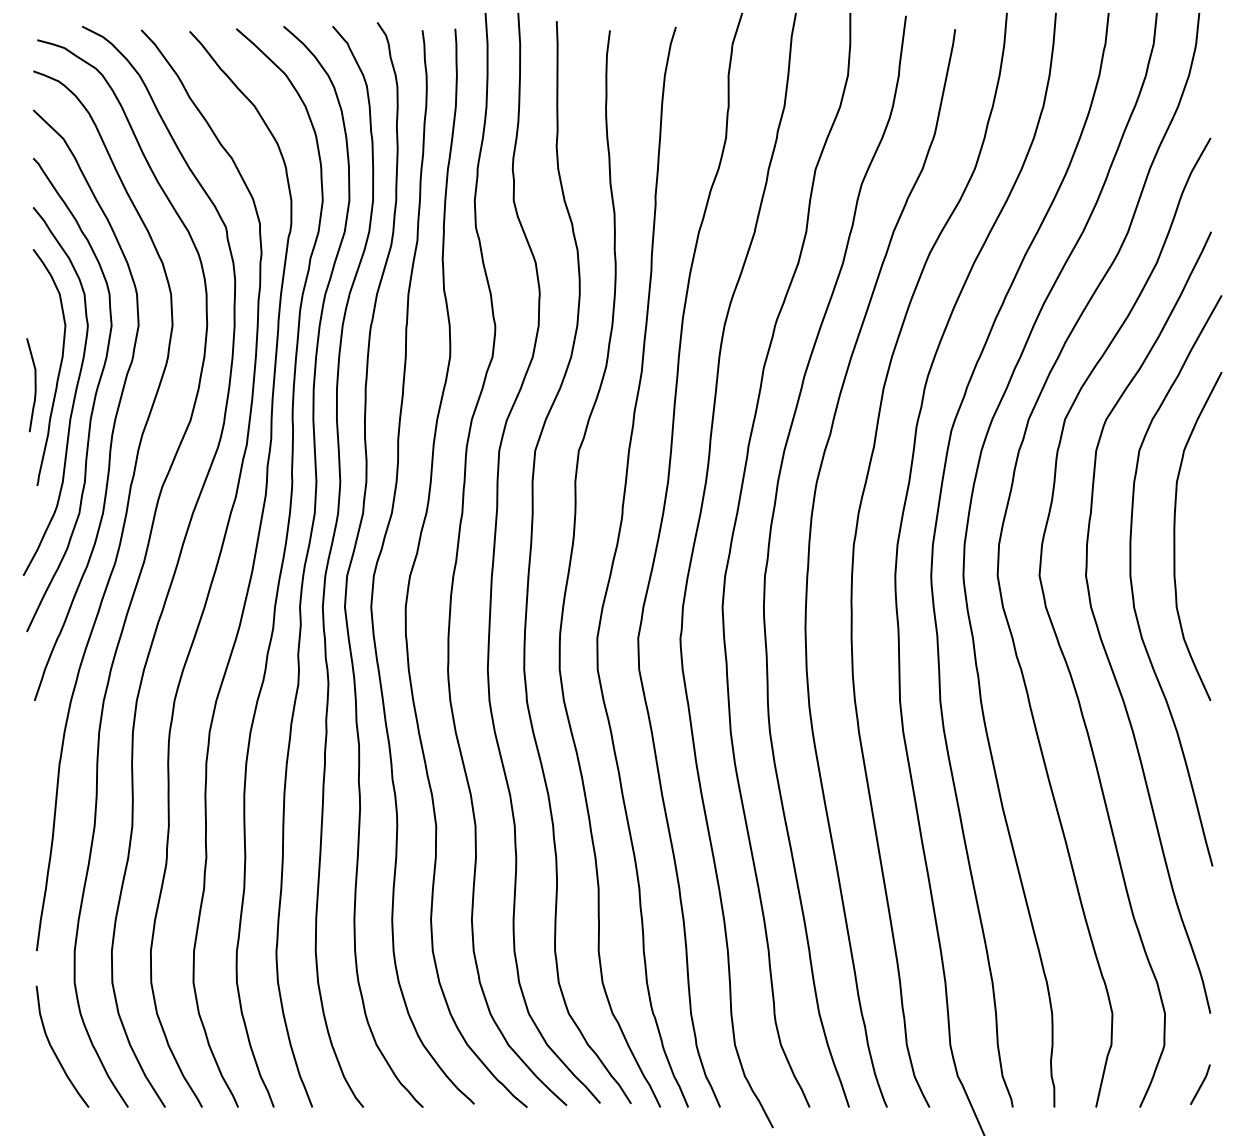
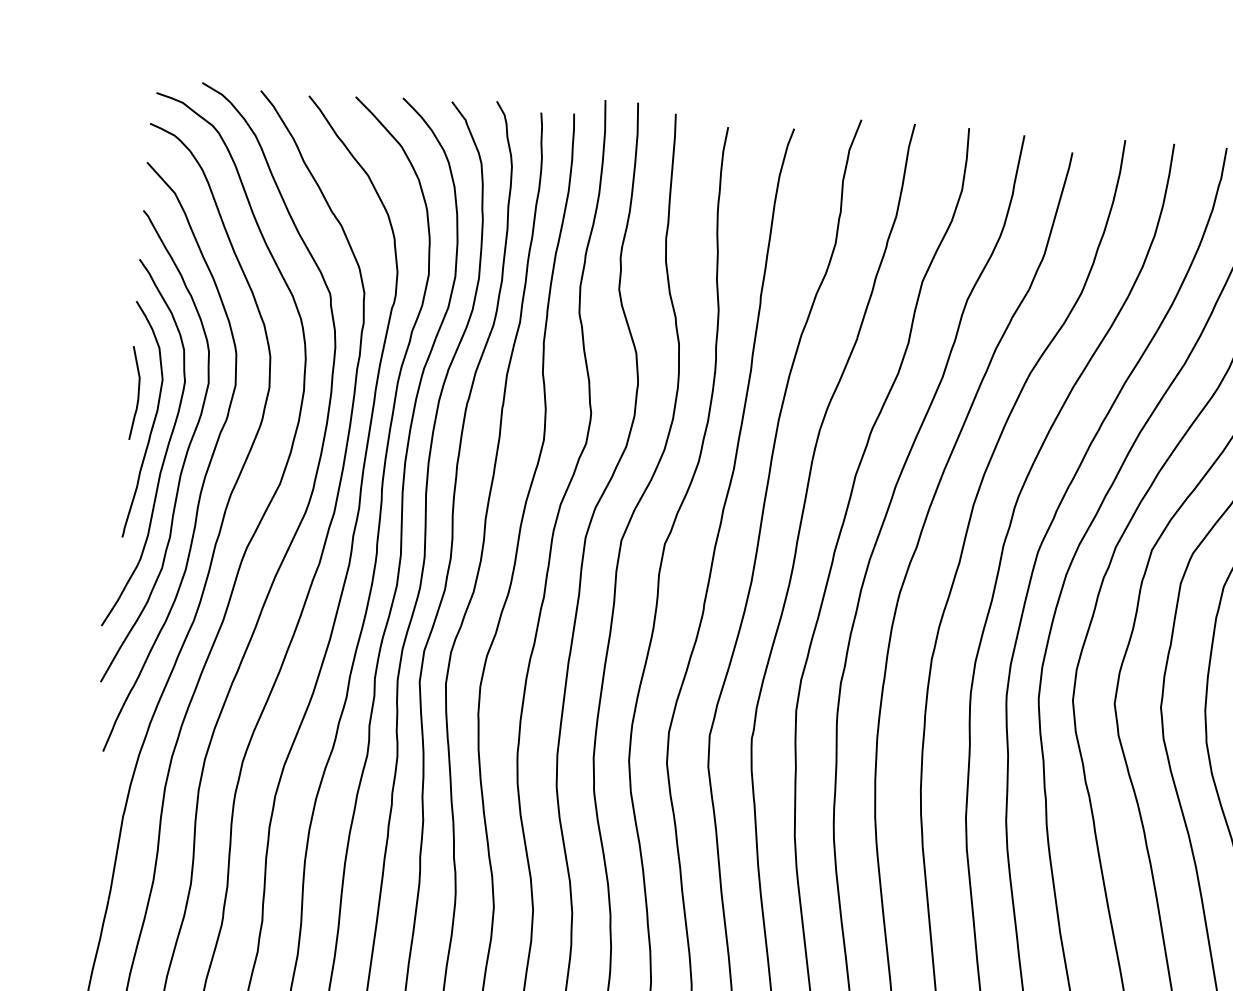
curve: (34, 385) -> (137, 393), moved

